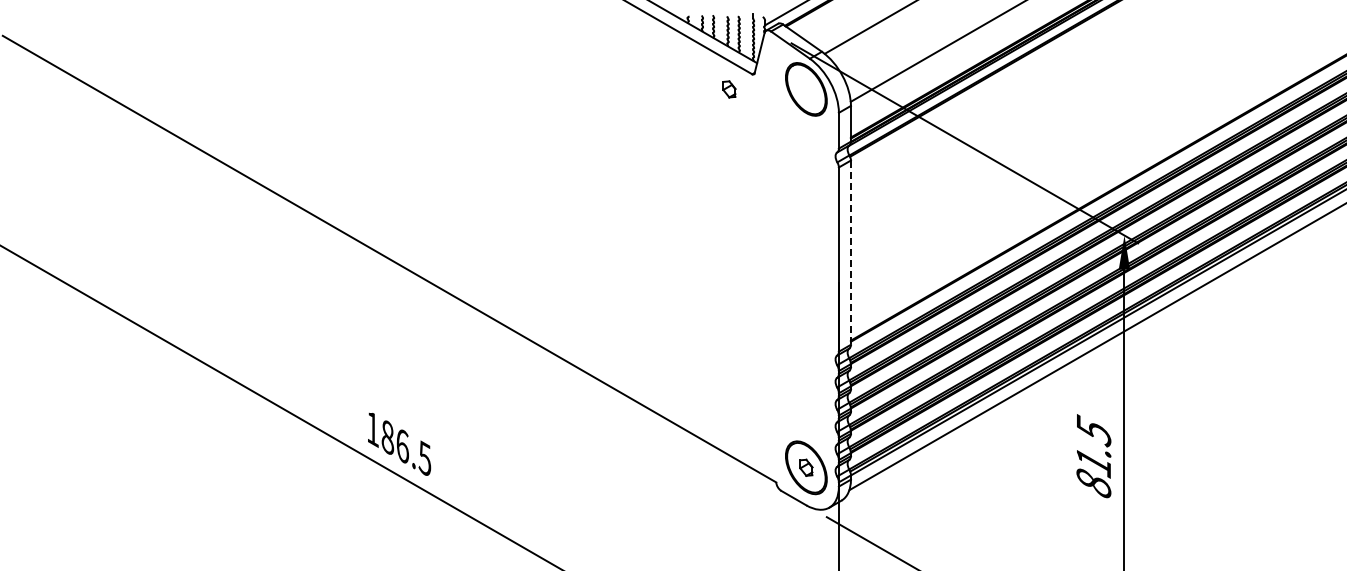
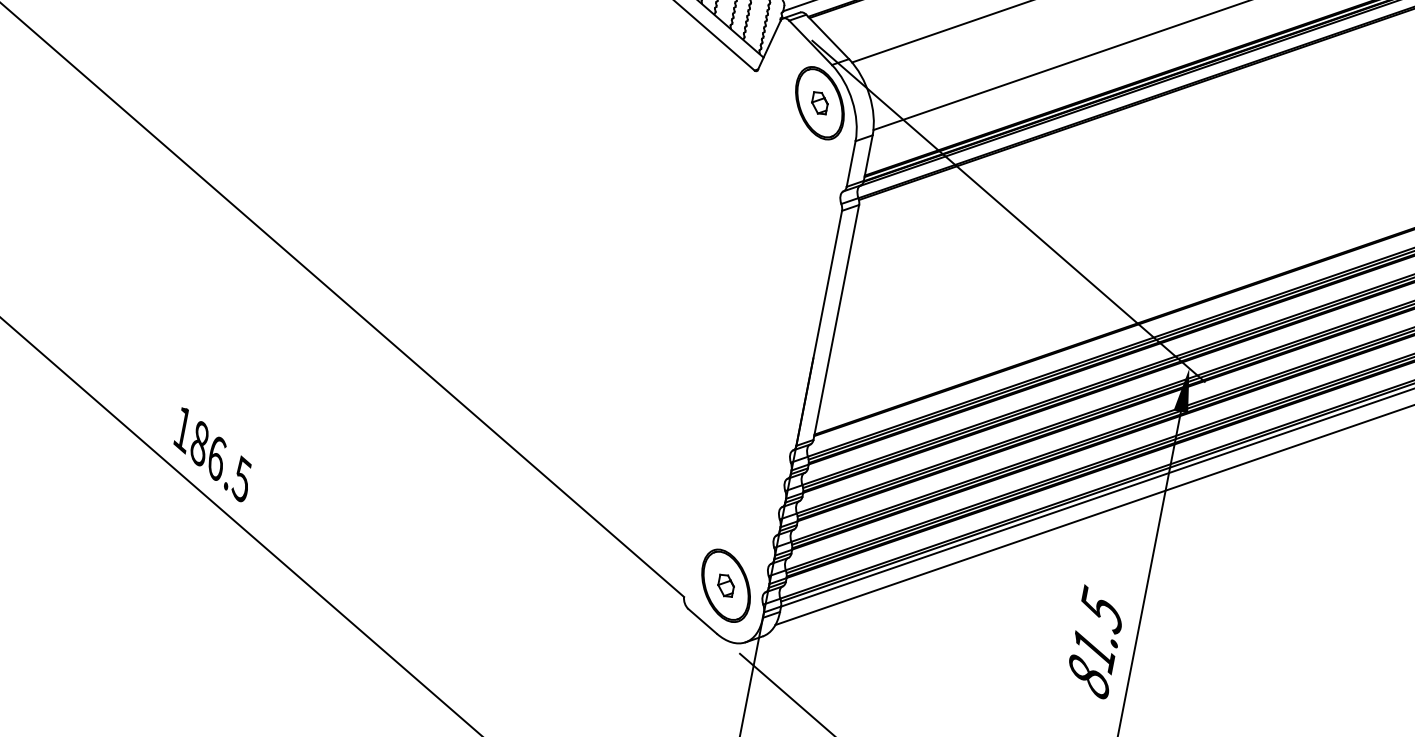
part: (729, 89) -> (820, 103), moved
line: (850, 253) -> (835, 323), dashed -> solid

